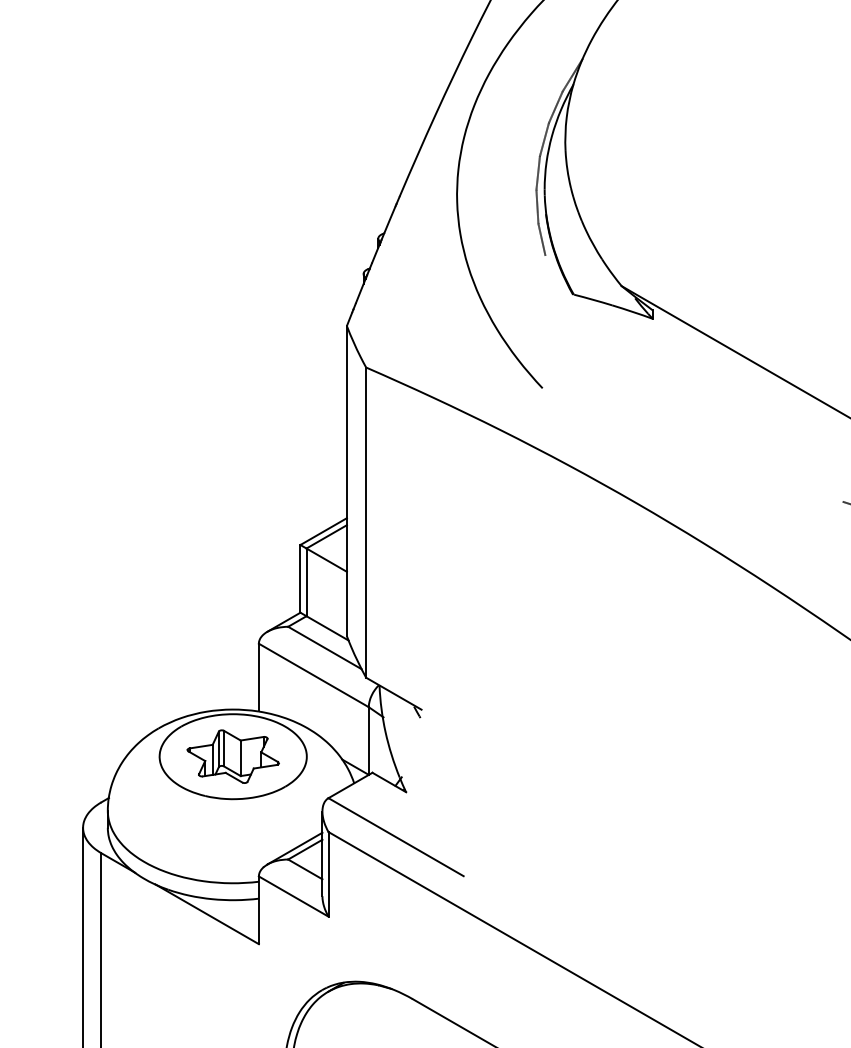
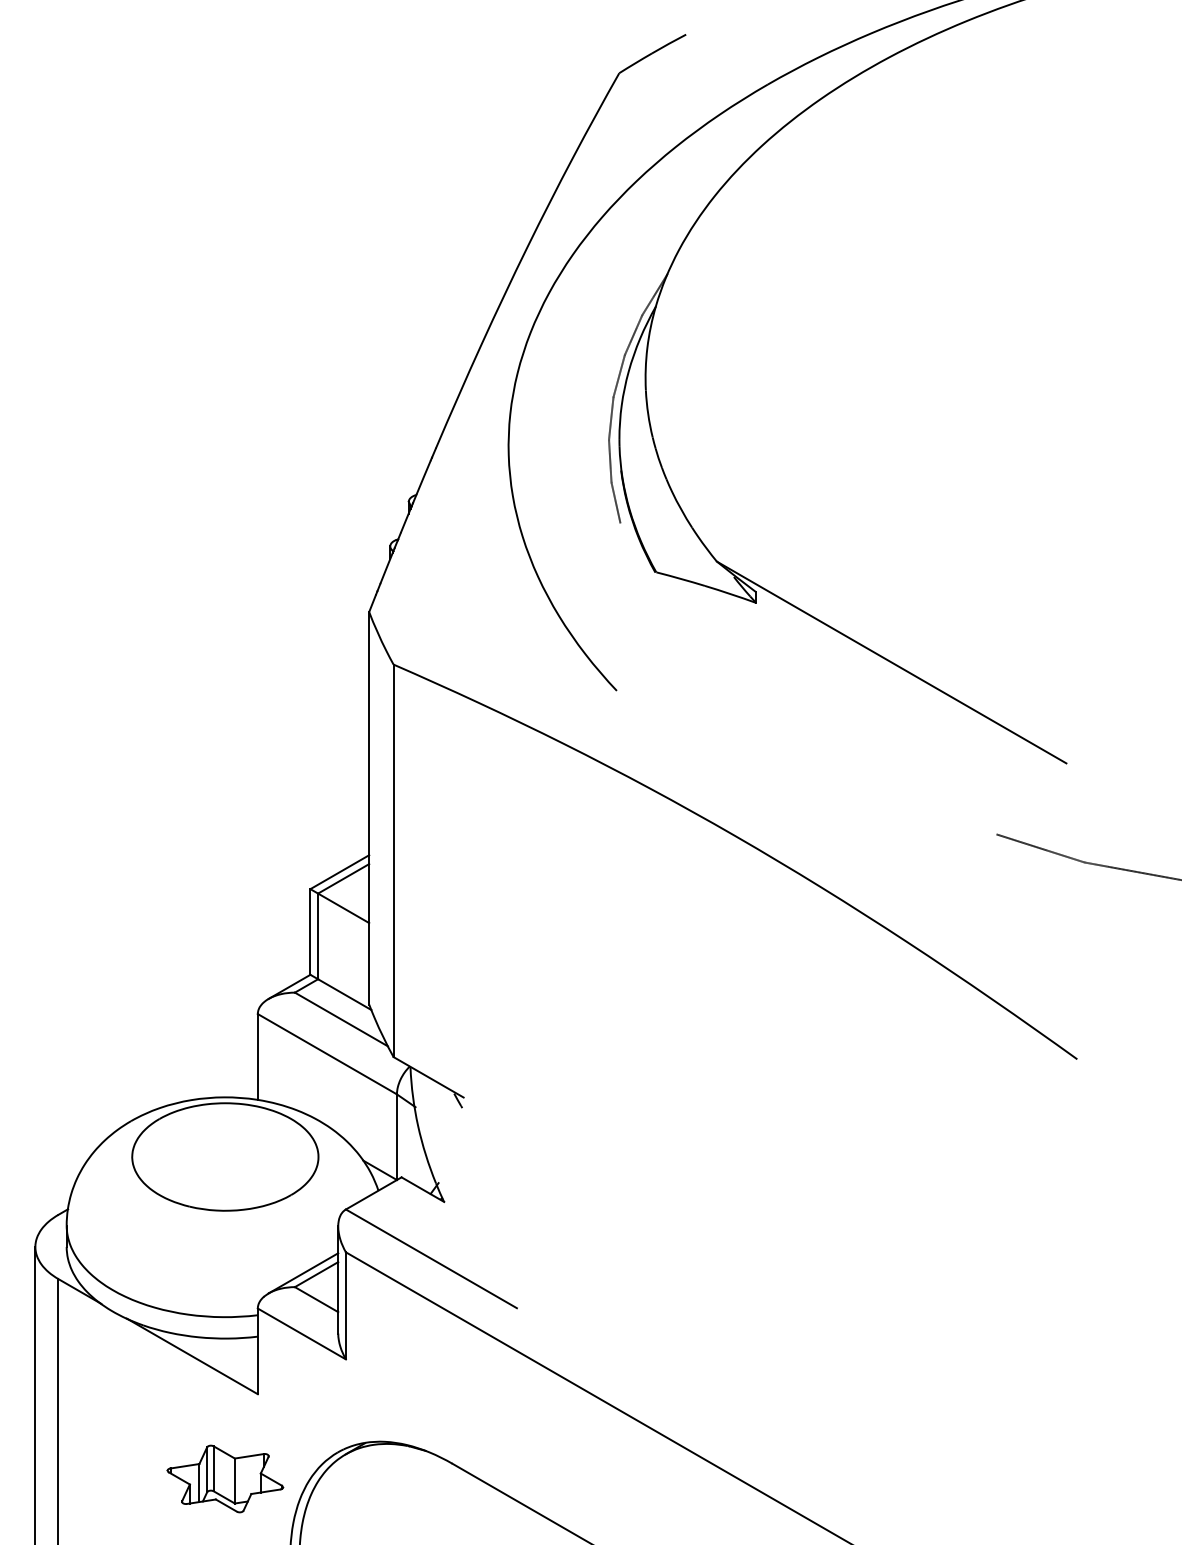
part: (233, 756) -> (225, 1478), moved

